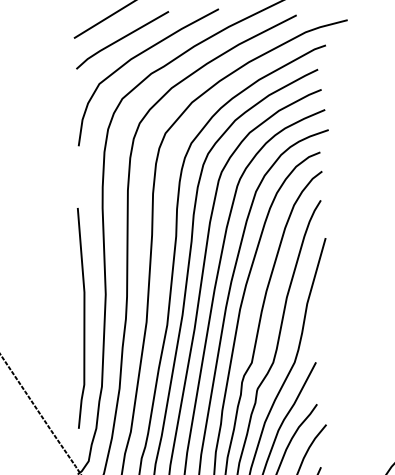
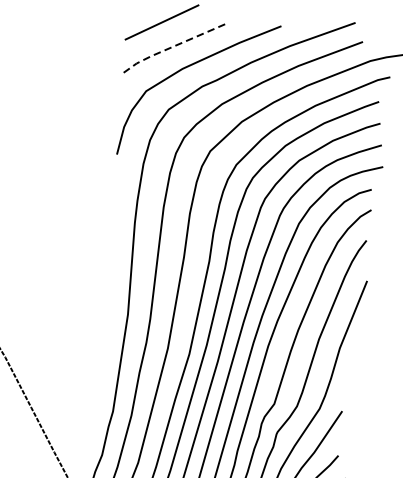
line: (120, 39) -> (173, 46), solid -> dashed
line: (83, 318) -> (101, 337), removed

